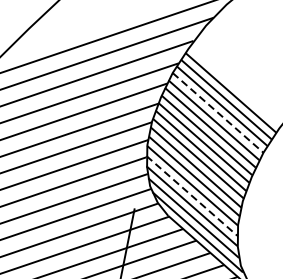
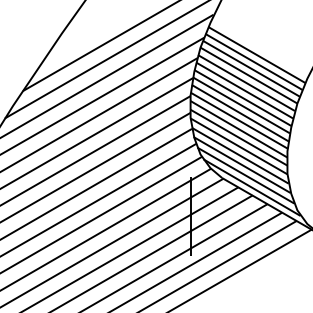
line: (217, 112) -> (248, 75), dashed -> solid
line: (192, 195) -> (240, 155), dashed -> solid

